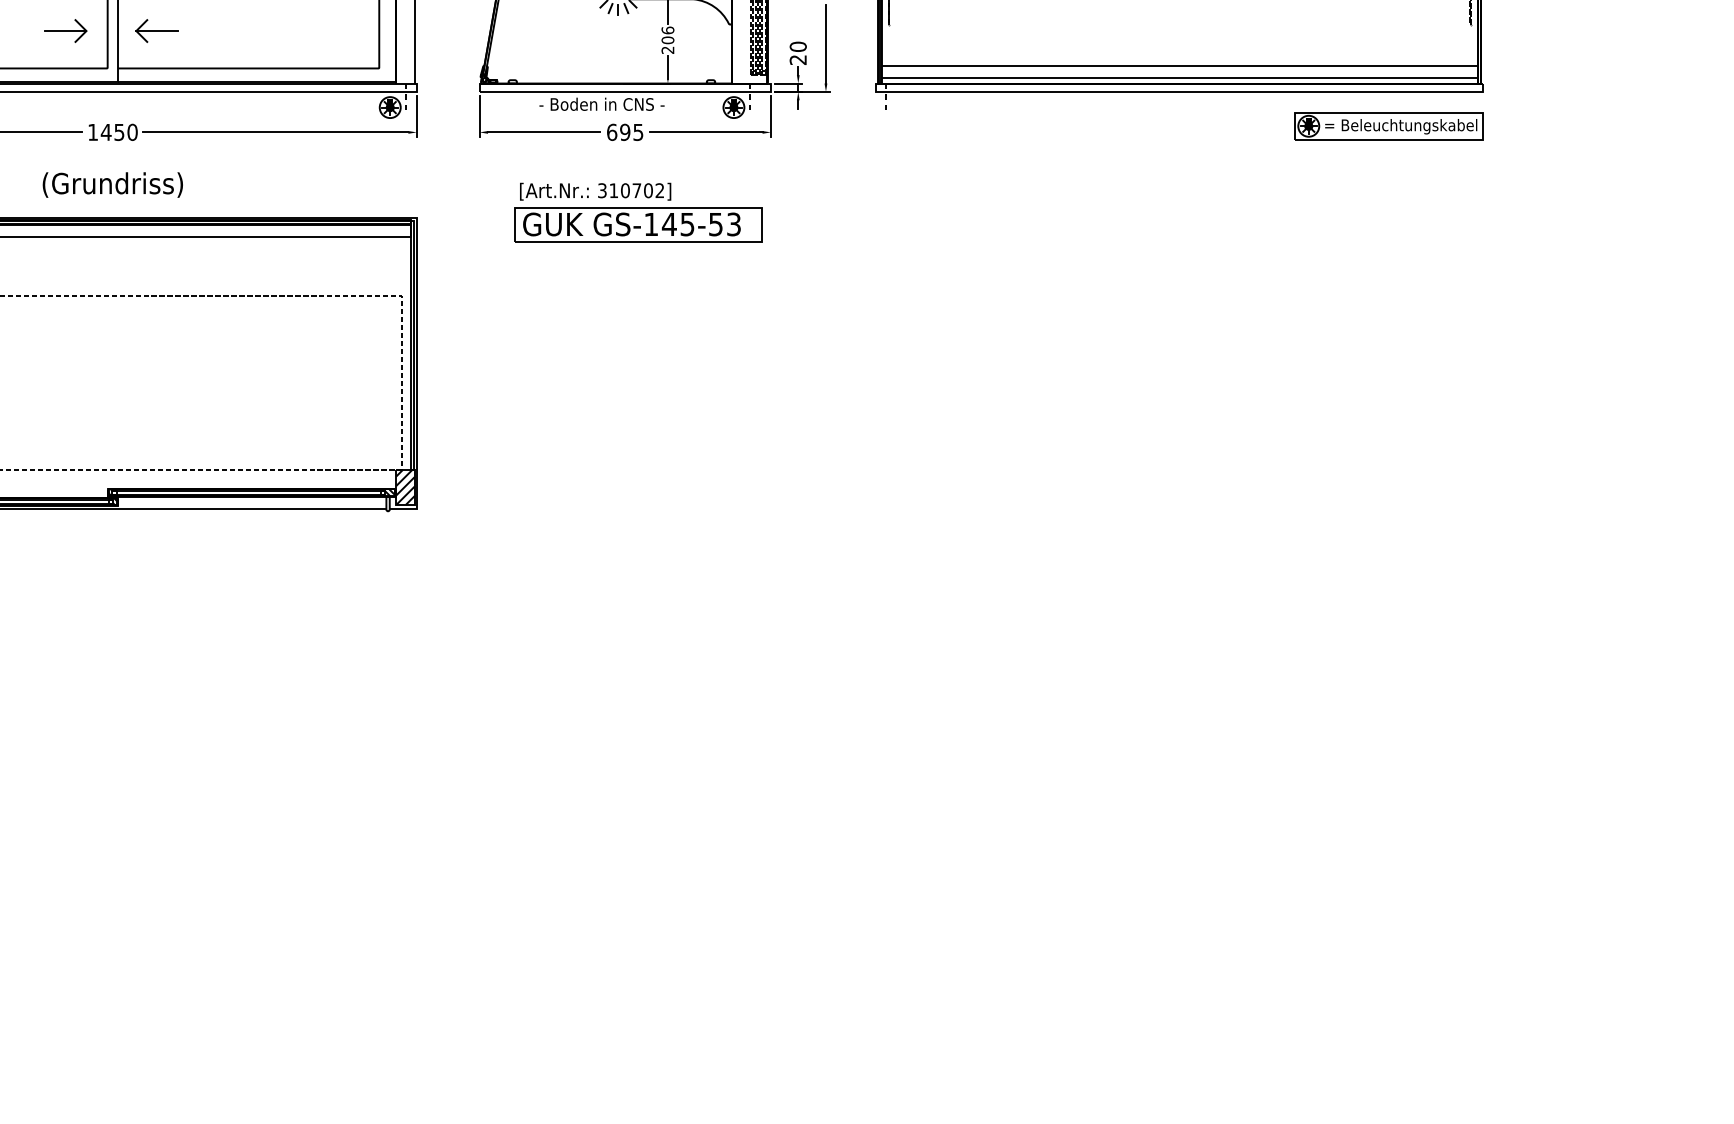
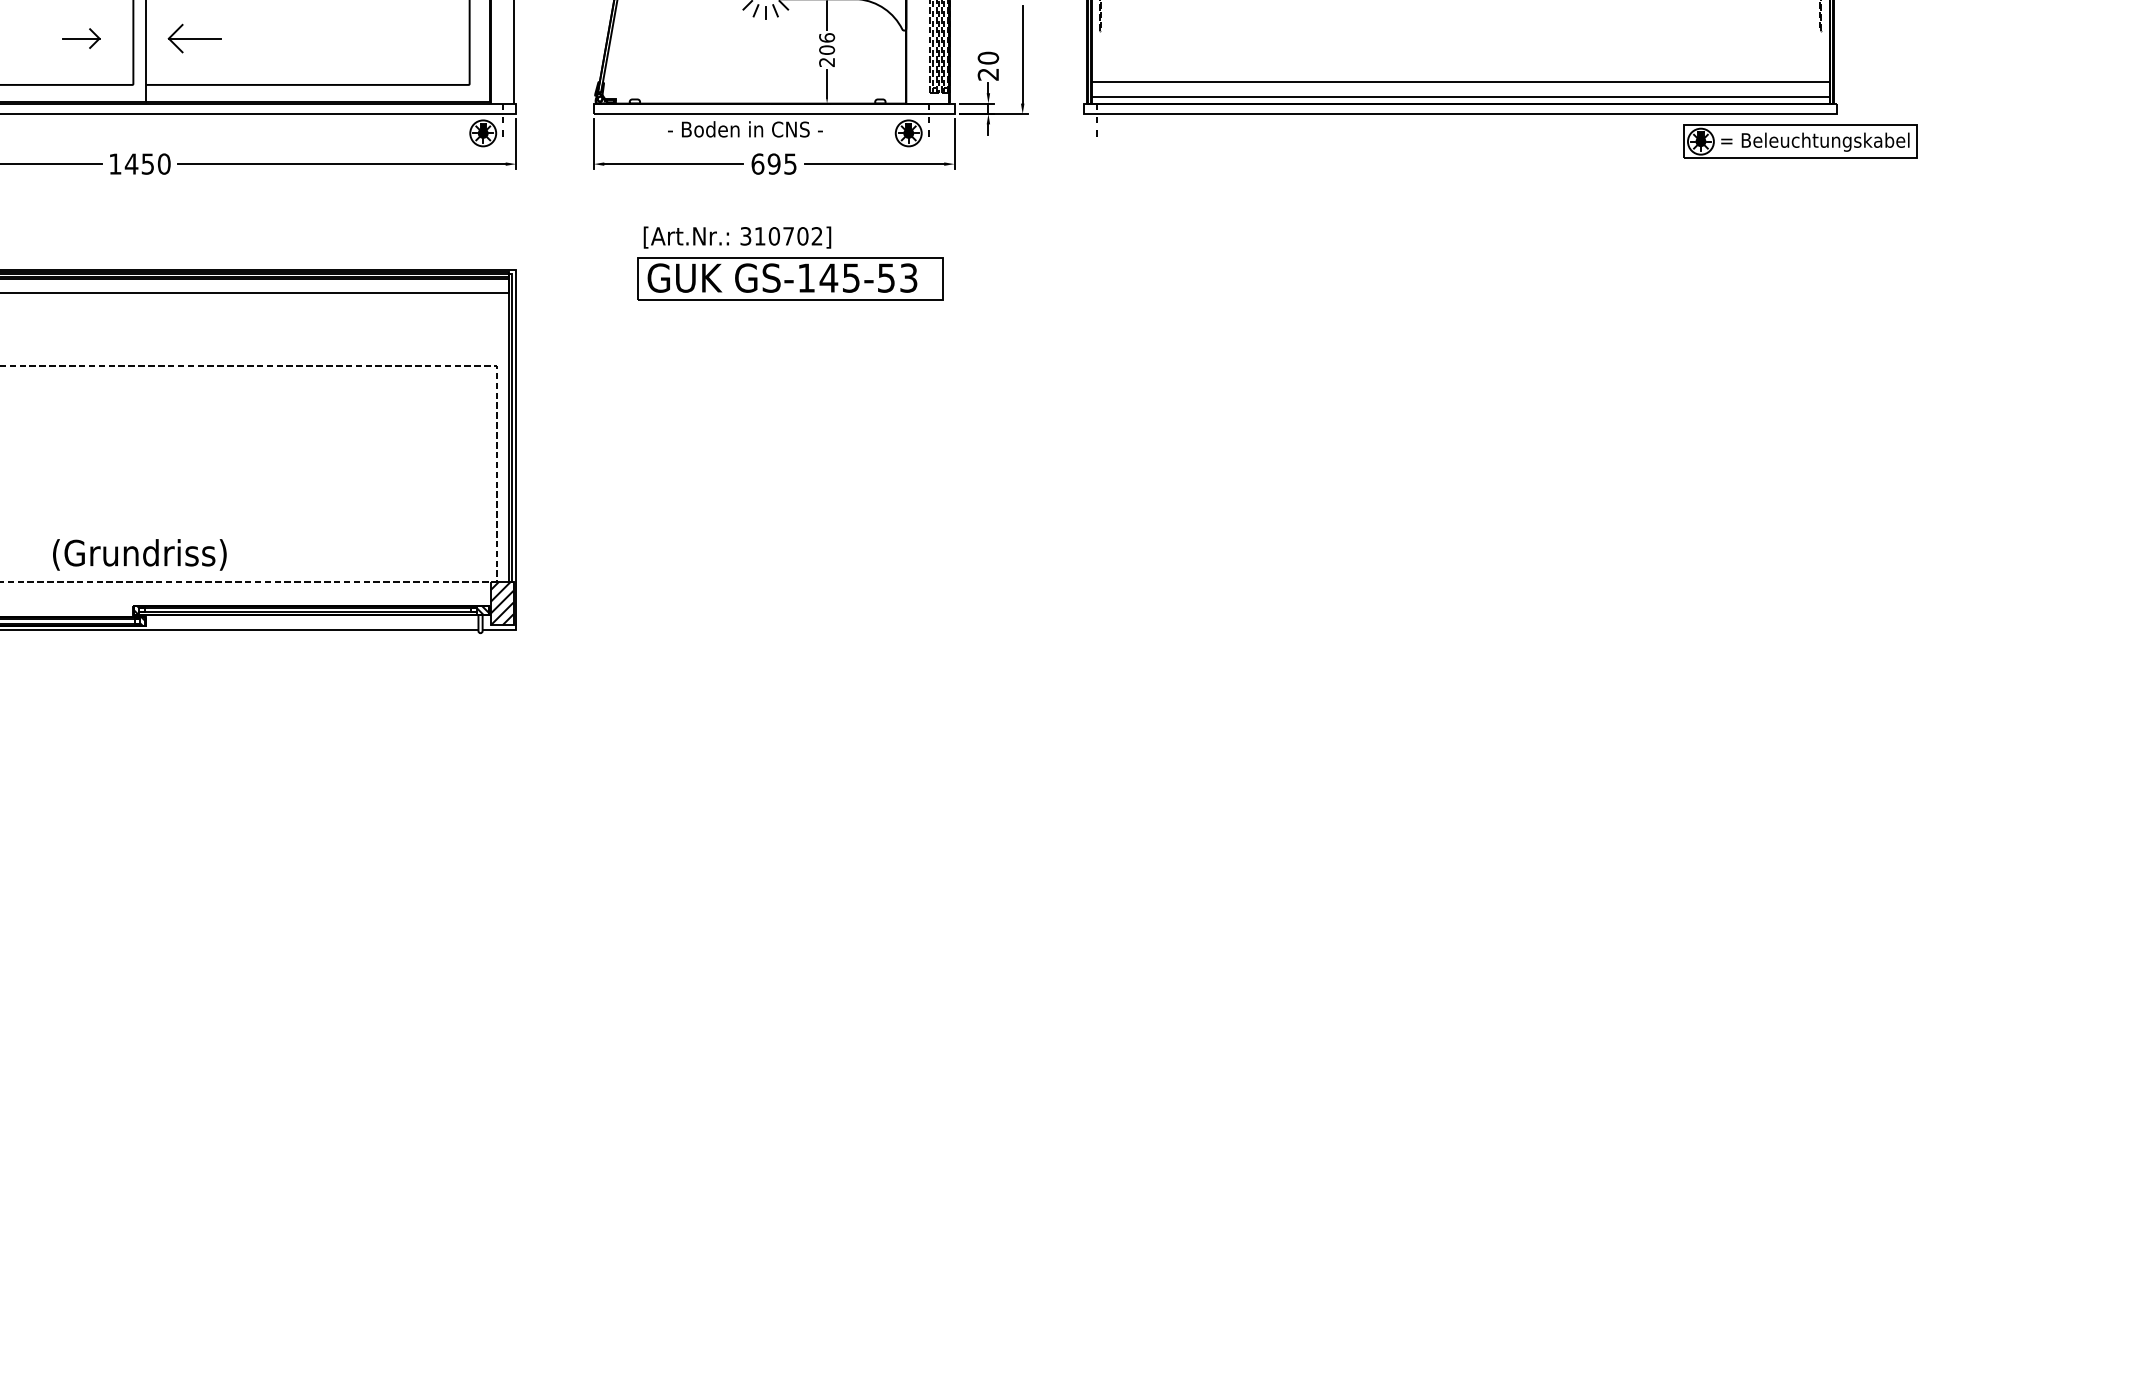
part: (65, 30) -> (81, 37), size x0.7
part: (1388, 126) -> (1799, 141), moved
text: (112, 184) -> (139, 554), moved

